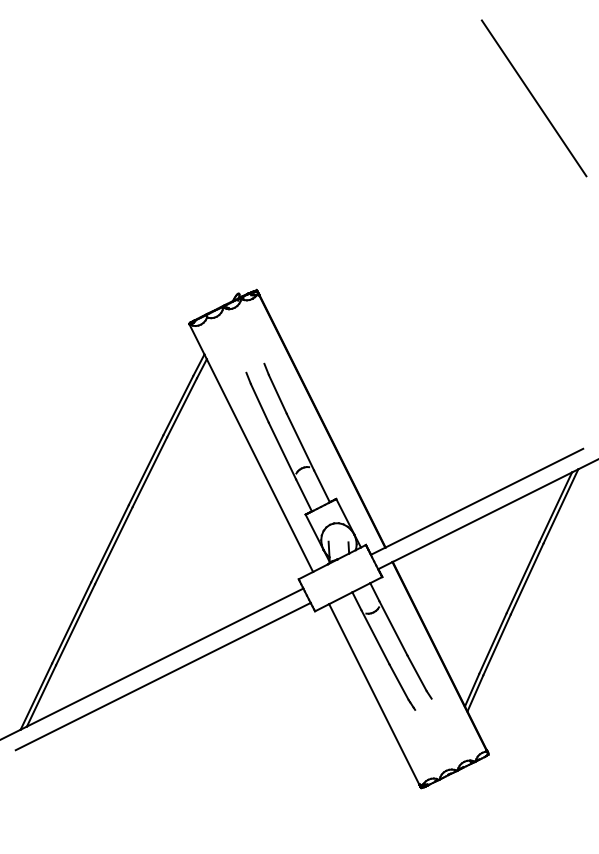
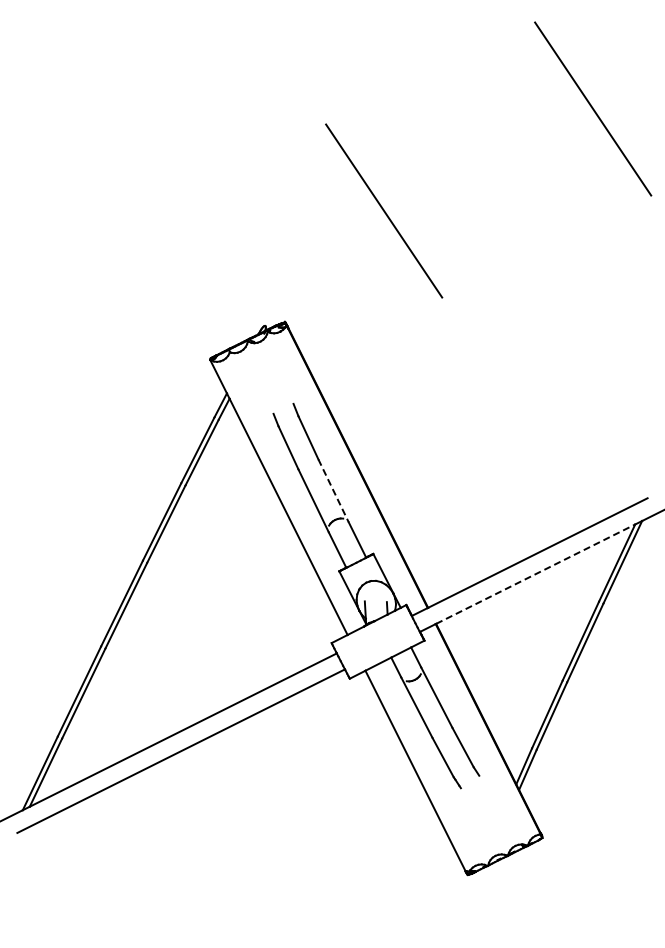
line: (346, 189) -> (384, 210), added
line: (300, 441) -> (333, 490), solid -> dashed
line: (483, 516) -> (536, 573), solid -> dashed

